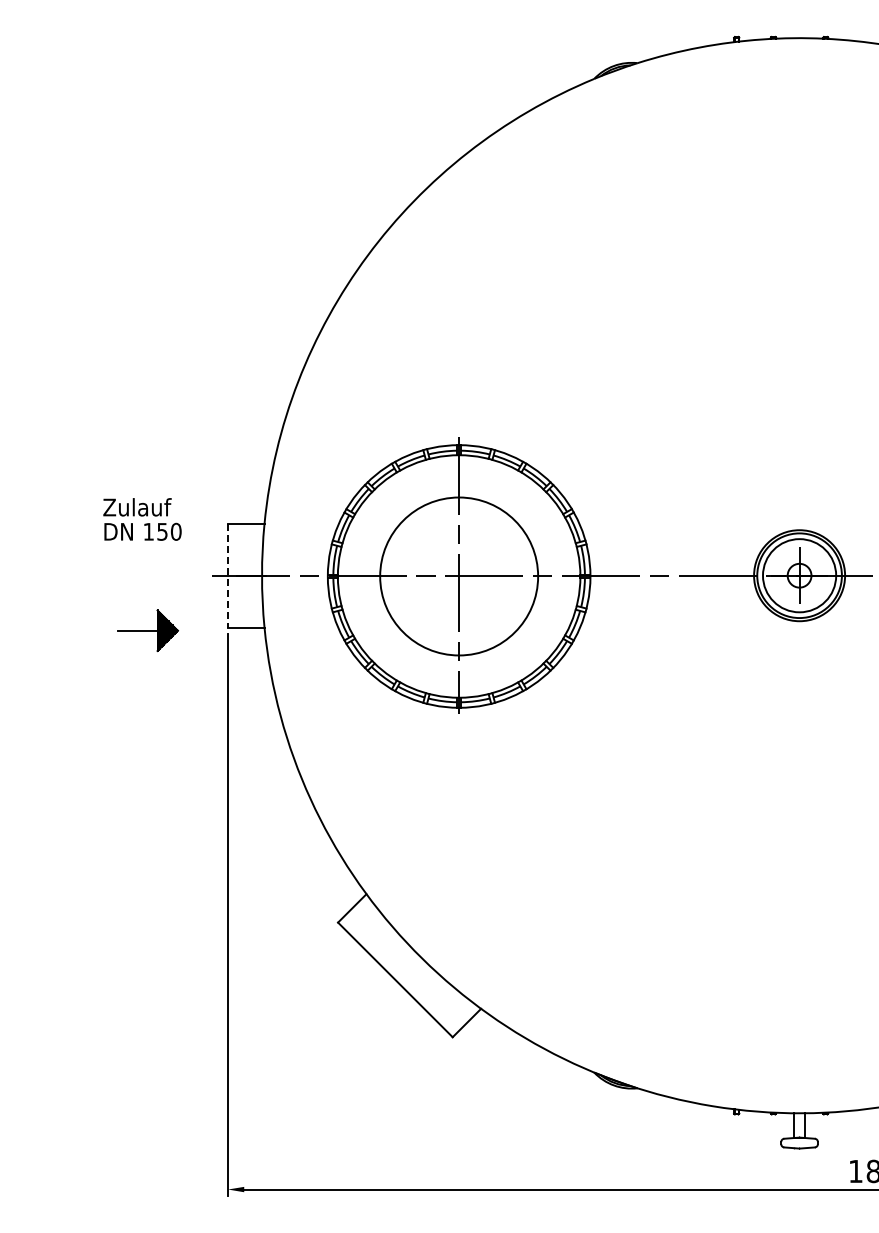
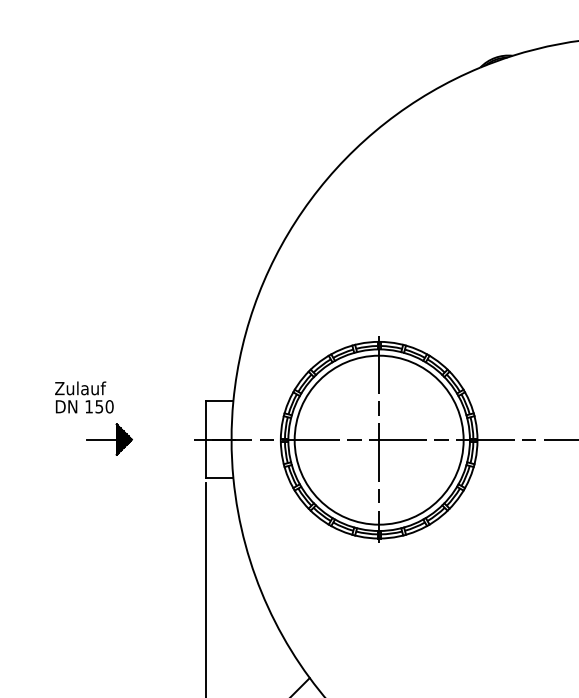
text: (142, 519) -> (84, 397), moved
line: (227, 575) -> (205, 439), dashed -> solid
circle: (458, 576) -> (378, 440), size x1.43
part: (147, 630) -> (109, 439), moved

